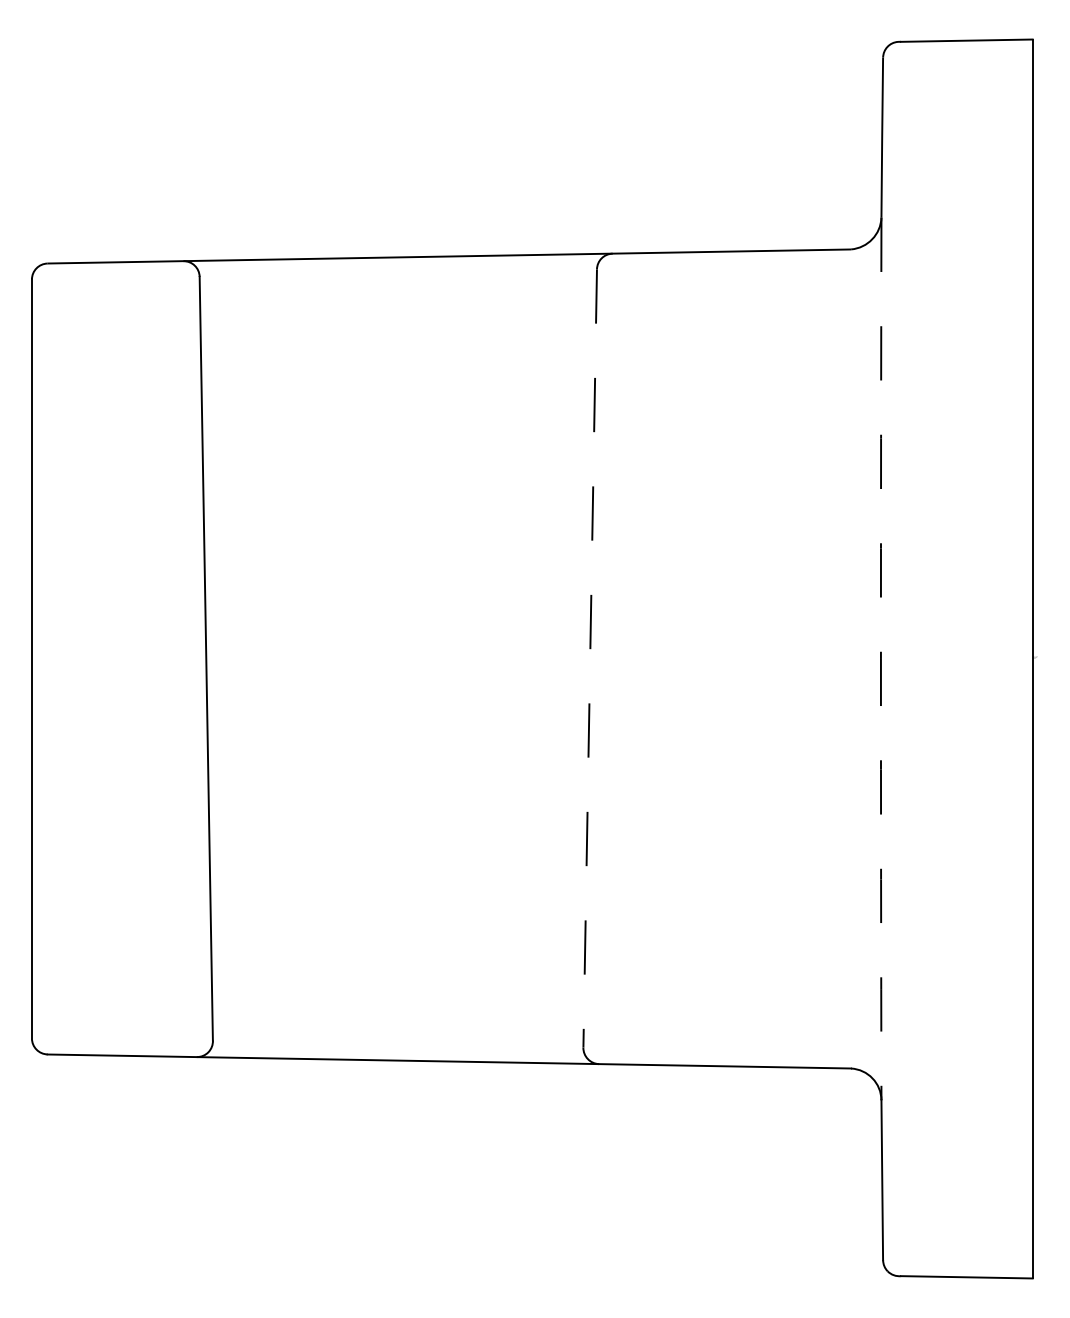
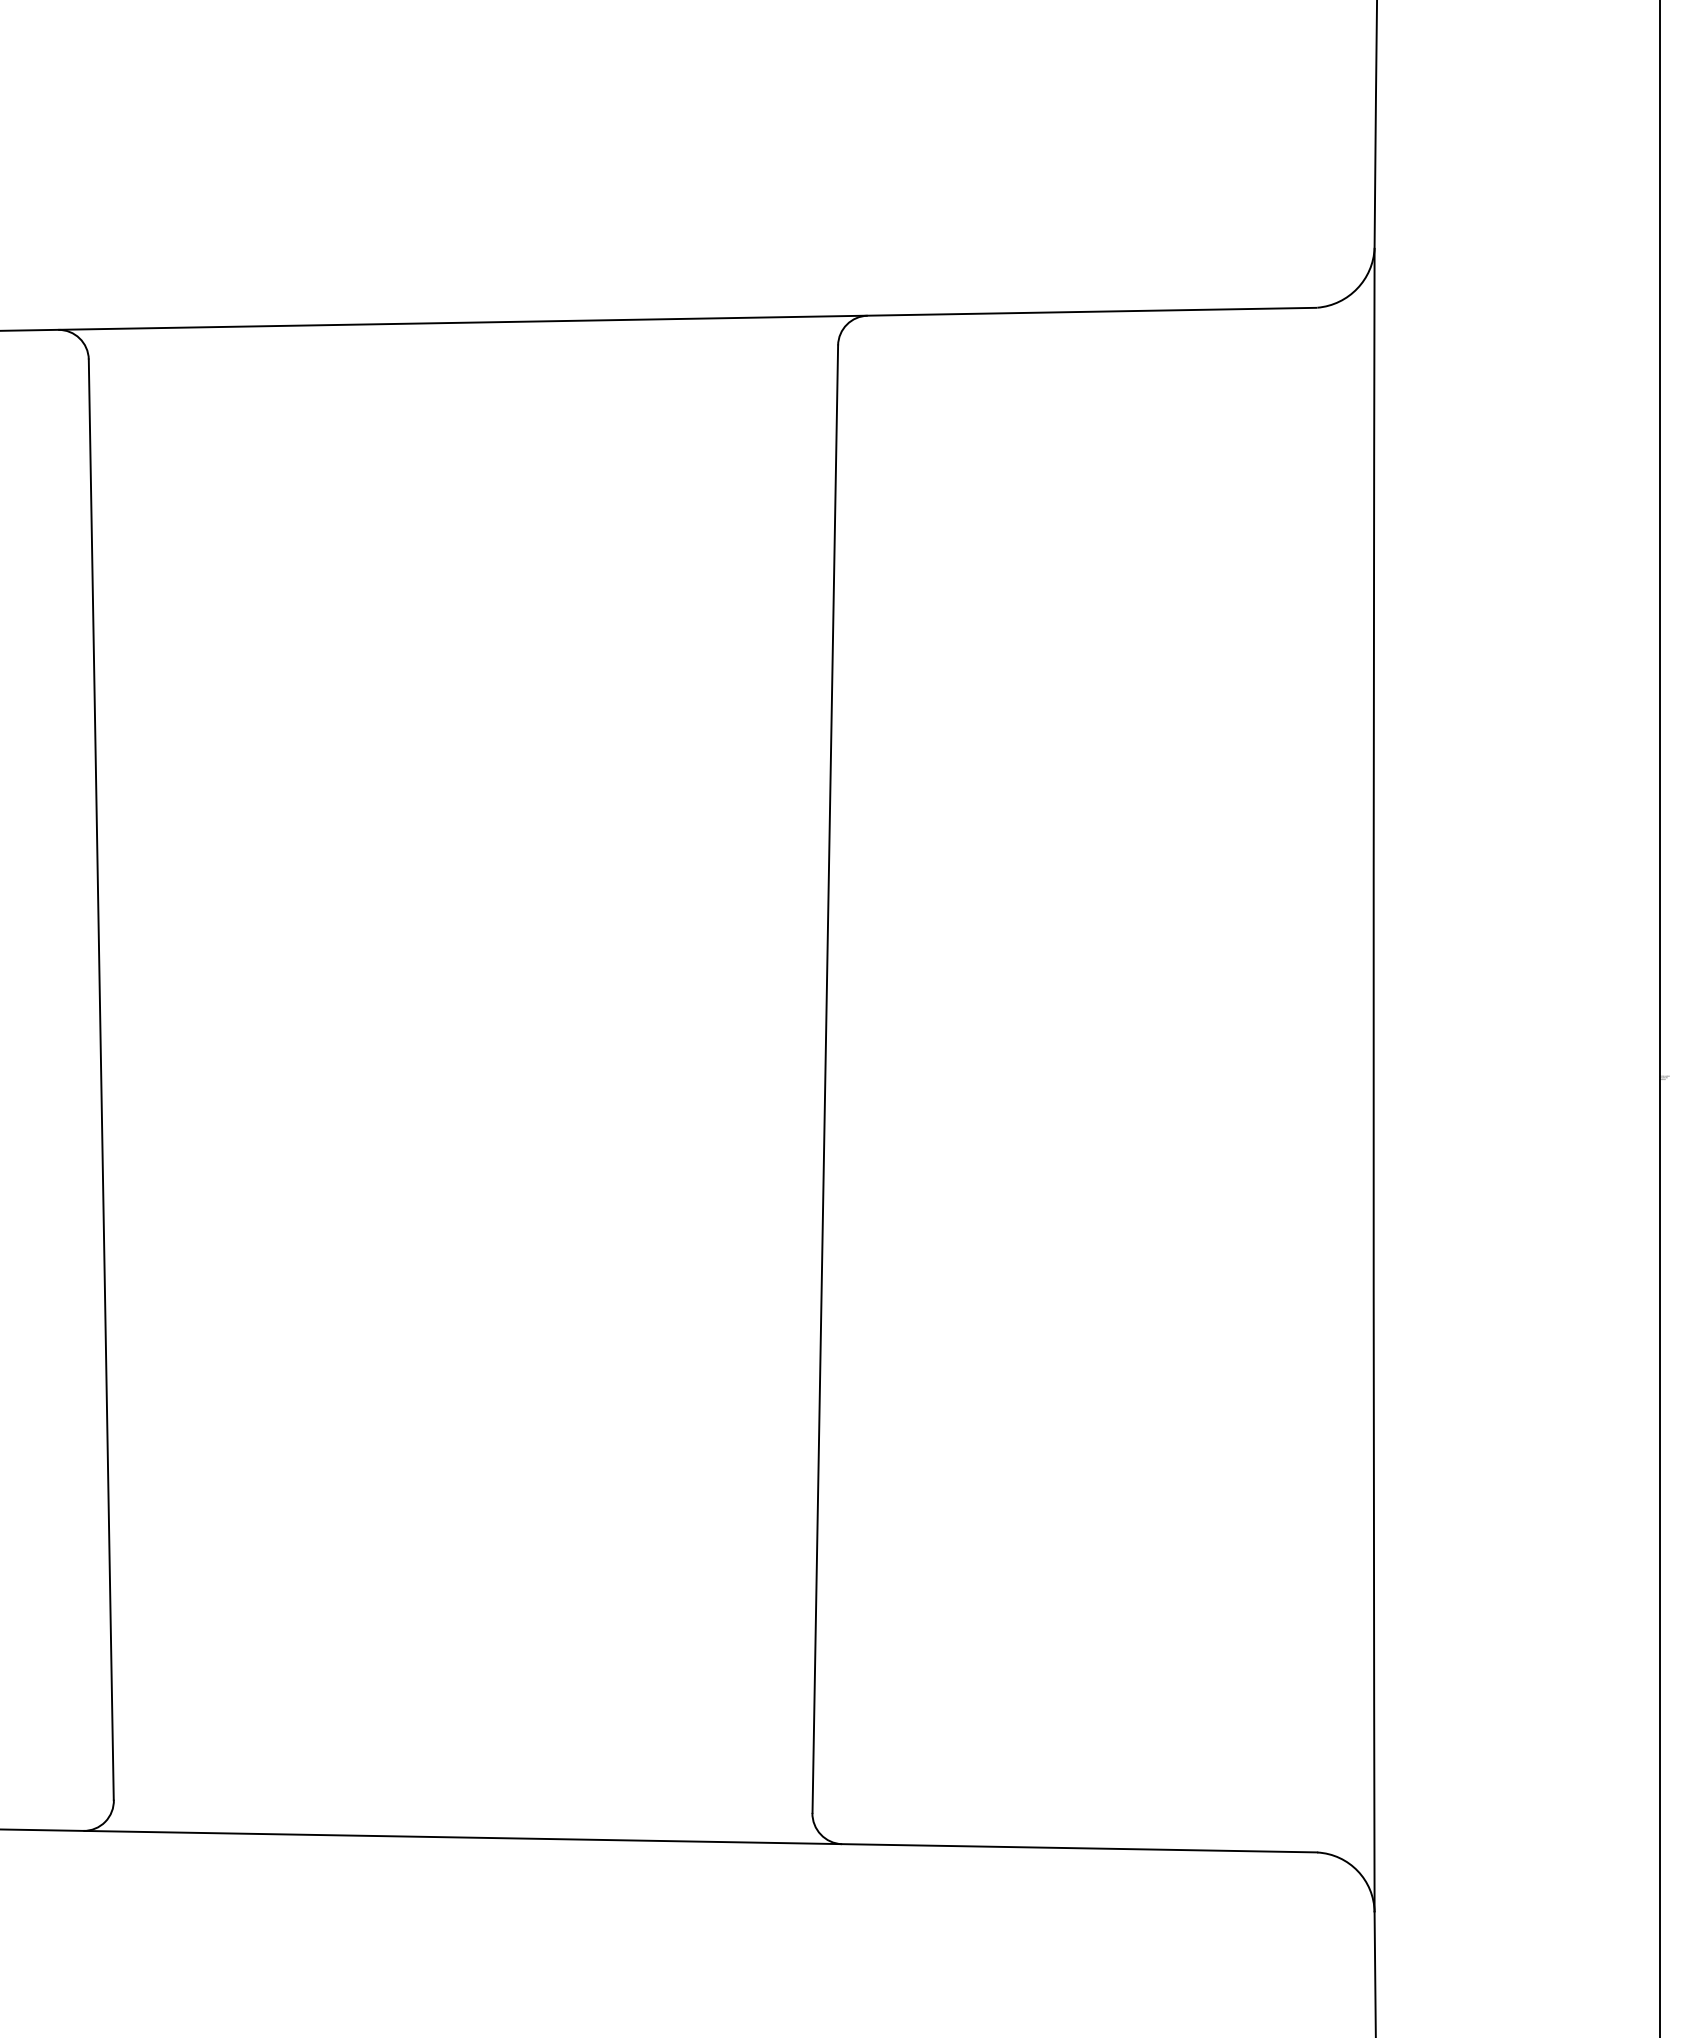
line: (590, 658) -> (825, 1079), dashed -> solid
arc: (880, 658) -> (1372, 1079), dashed -> solid

